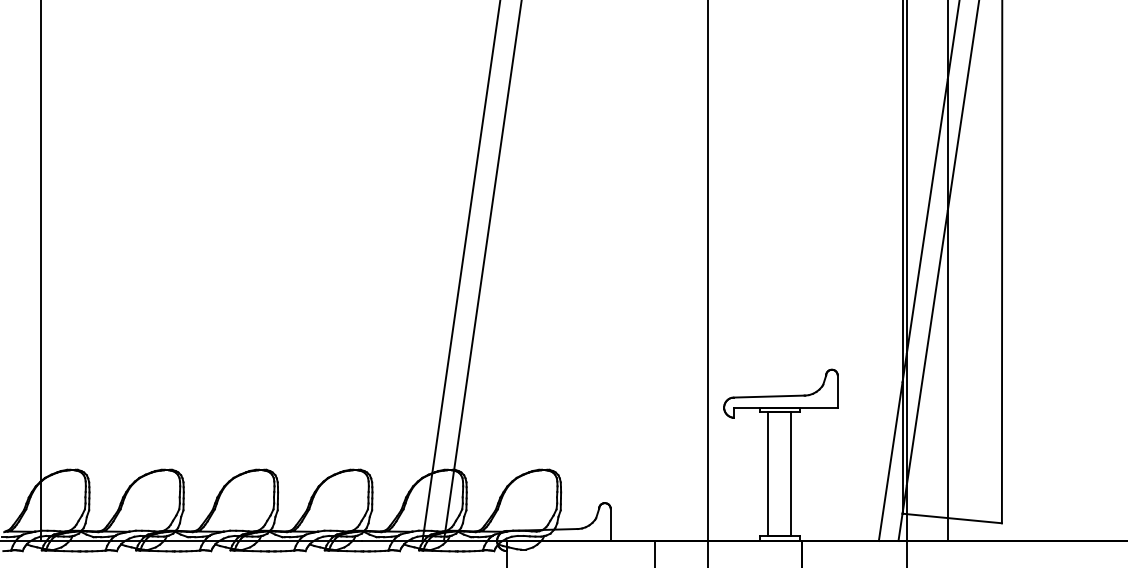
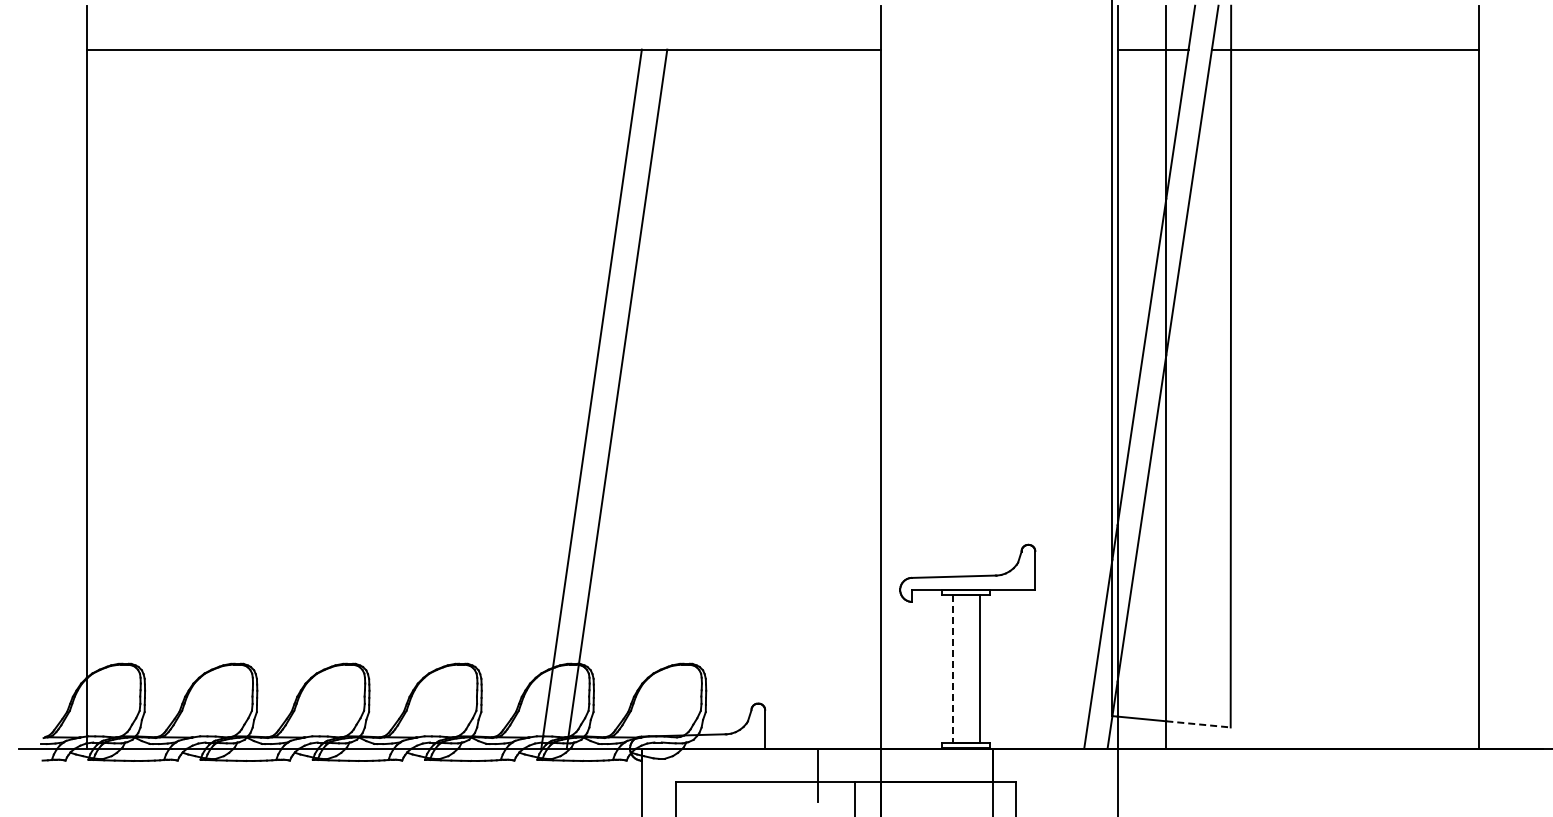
line: (768, 474) -> (952, 669), solid -> dashed
line: (974, 520) -> (1198, 724), solid -> dashed

